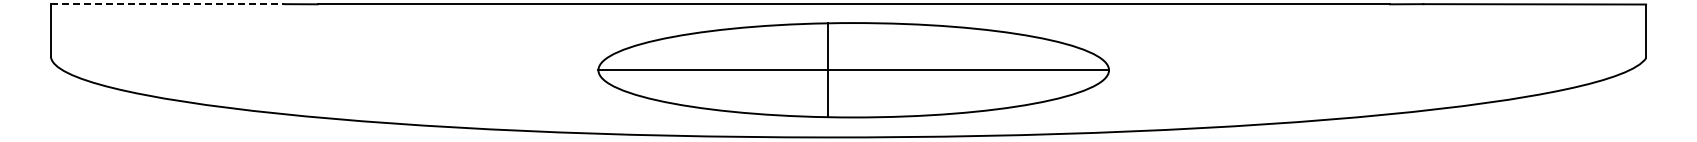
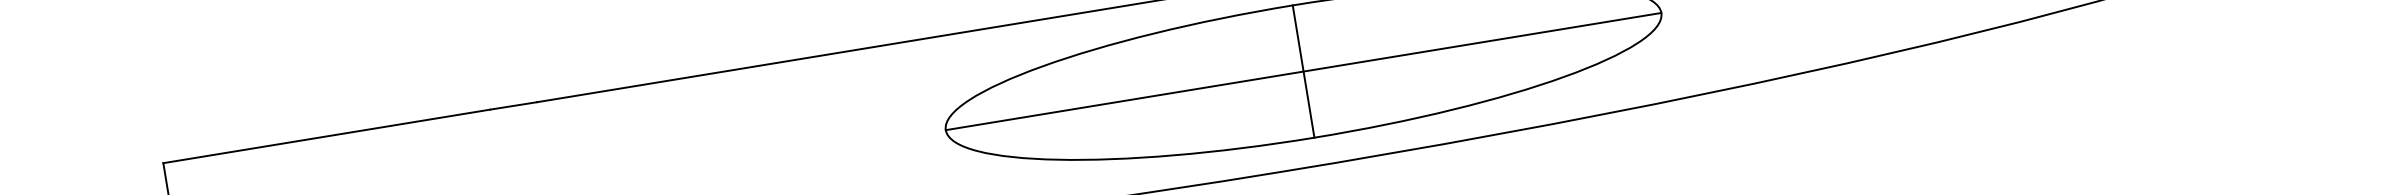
line: (167, 4) -> (326, 136), dashed -> solid
line: (827, 70) -> (1303, 71), moved

